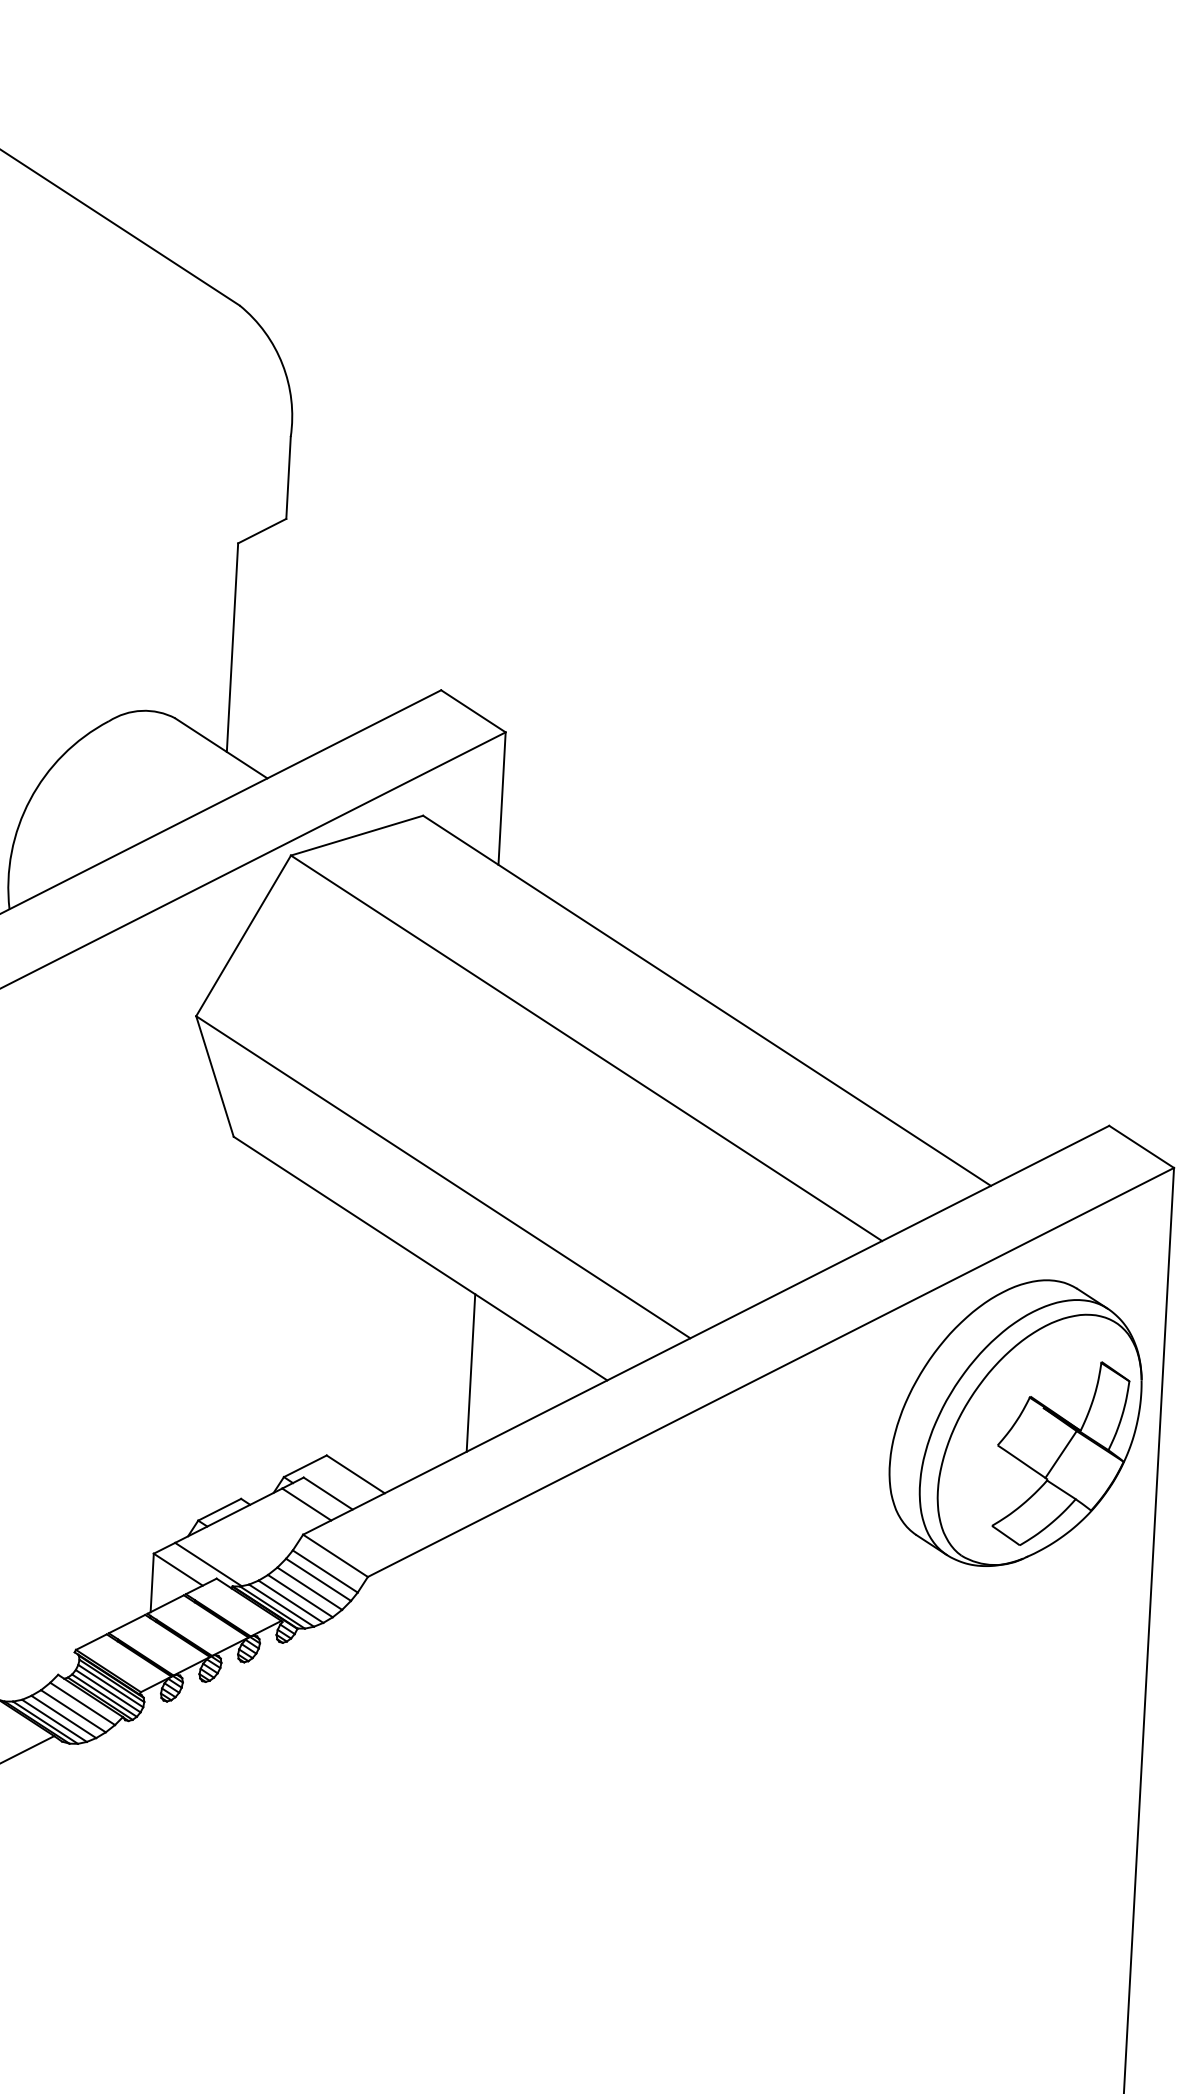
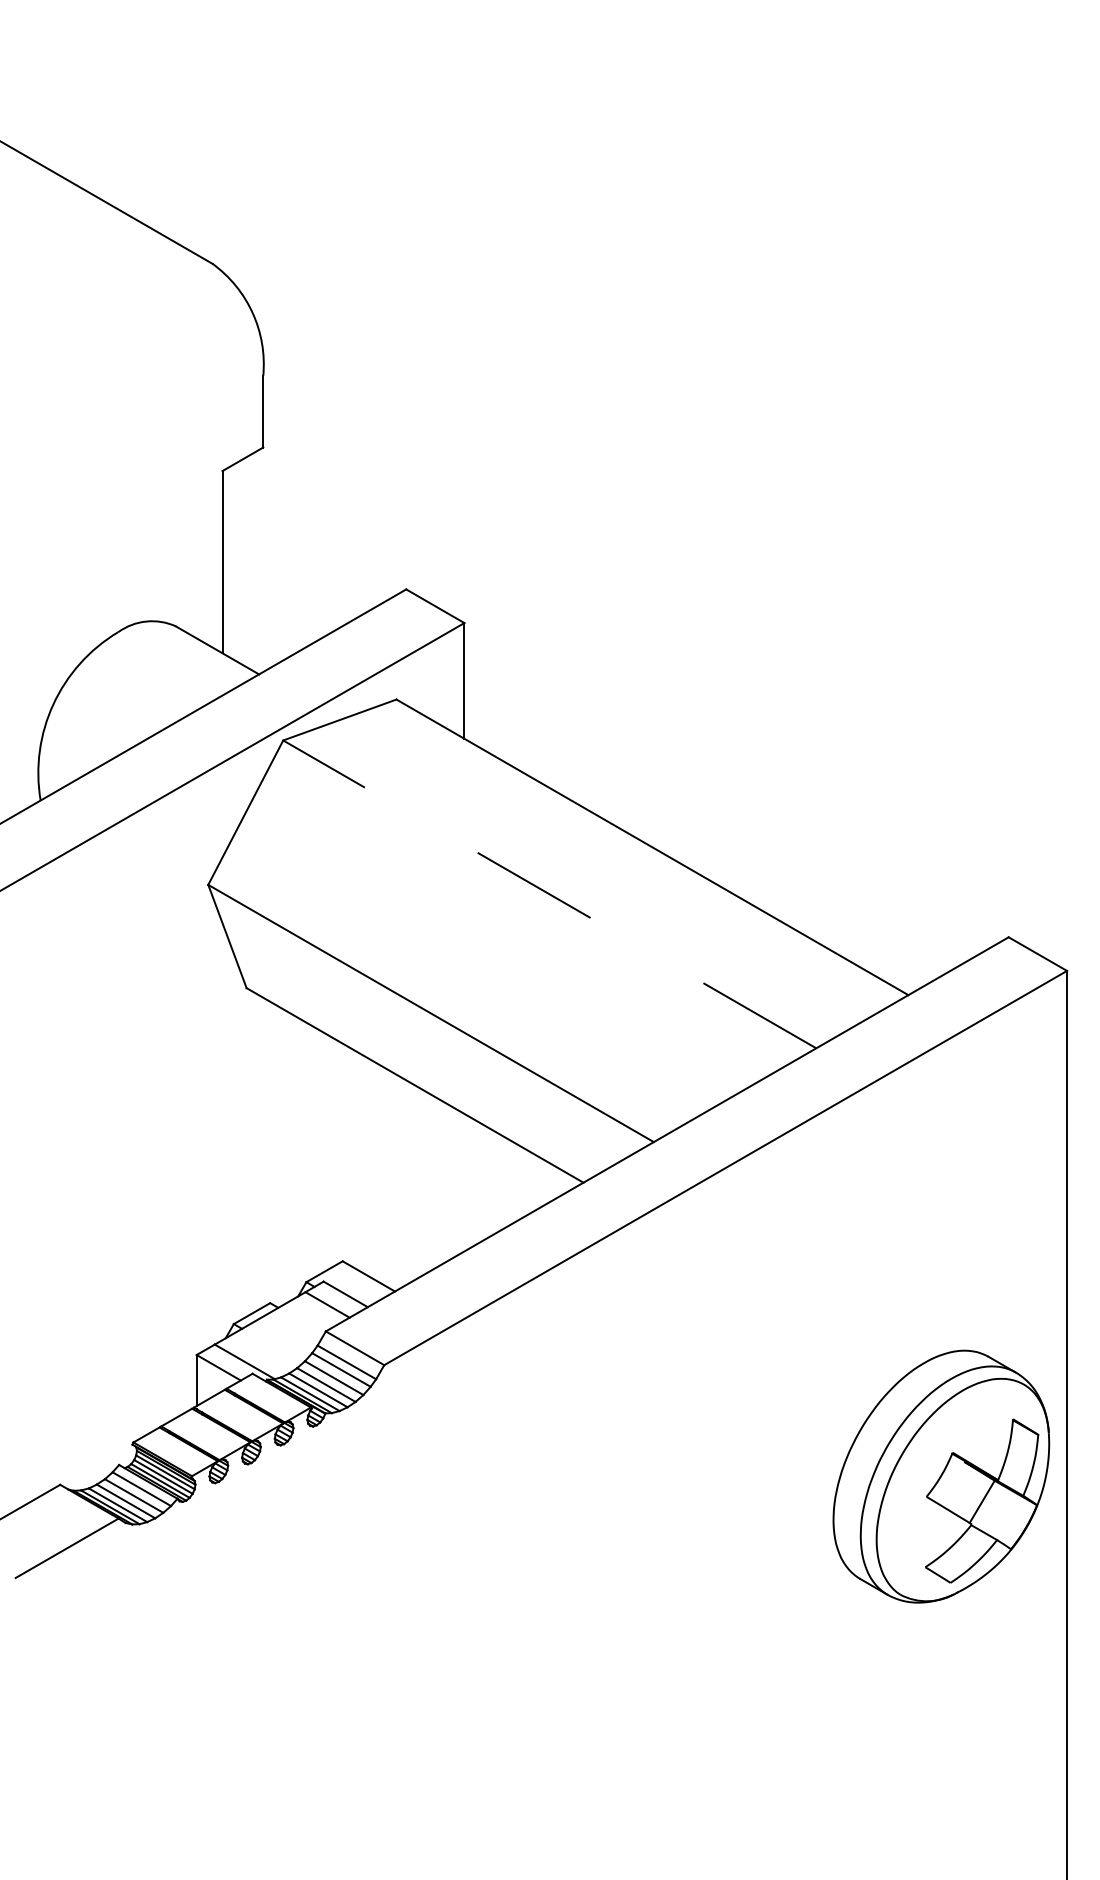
line: (586, 1048) -> (549, 894), solid -> dashed
line: (471, 1372) -> (464, 1182), removed
part: (1016, 1422) -> (941, 1476), moved

